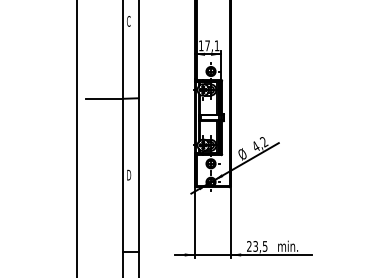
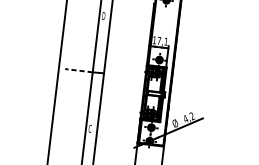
text: (129, 21) -> (104, 16), C -> D
line: (104, 98) -> (79, 70), solid -> dashed
text: (129, 174) -> (90, 128), D -> C

